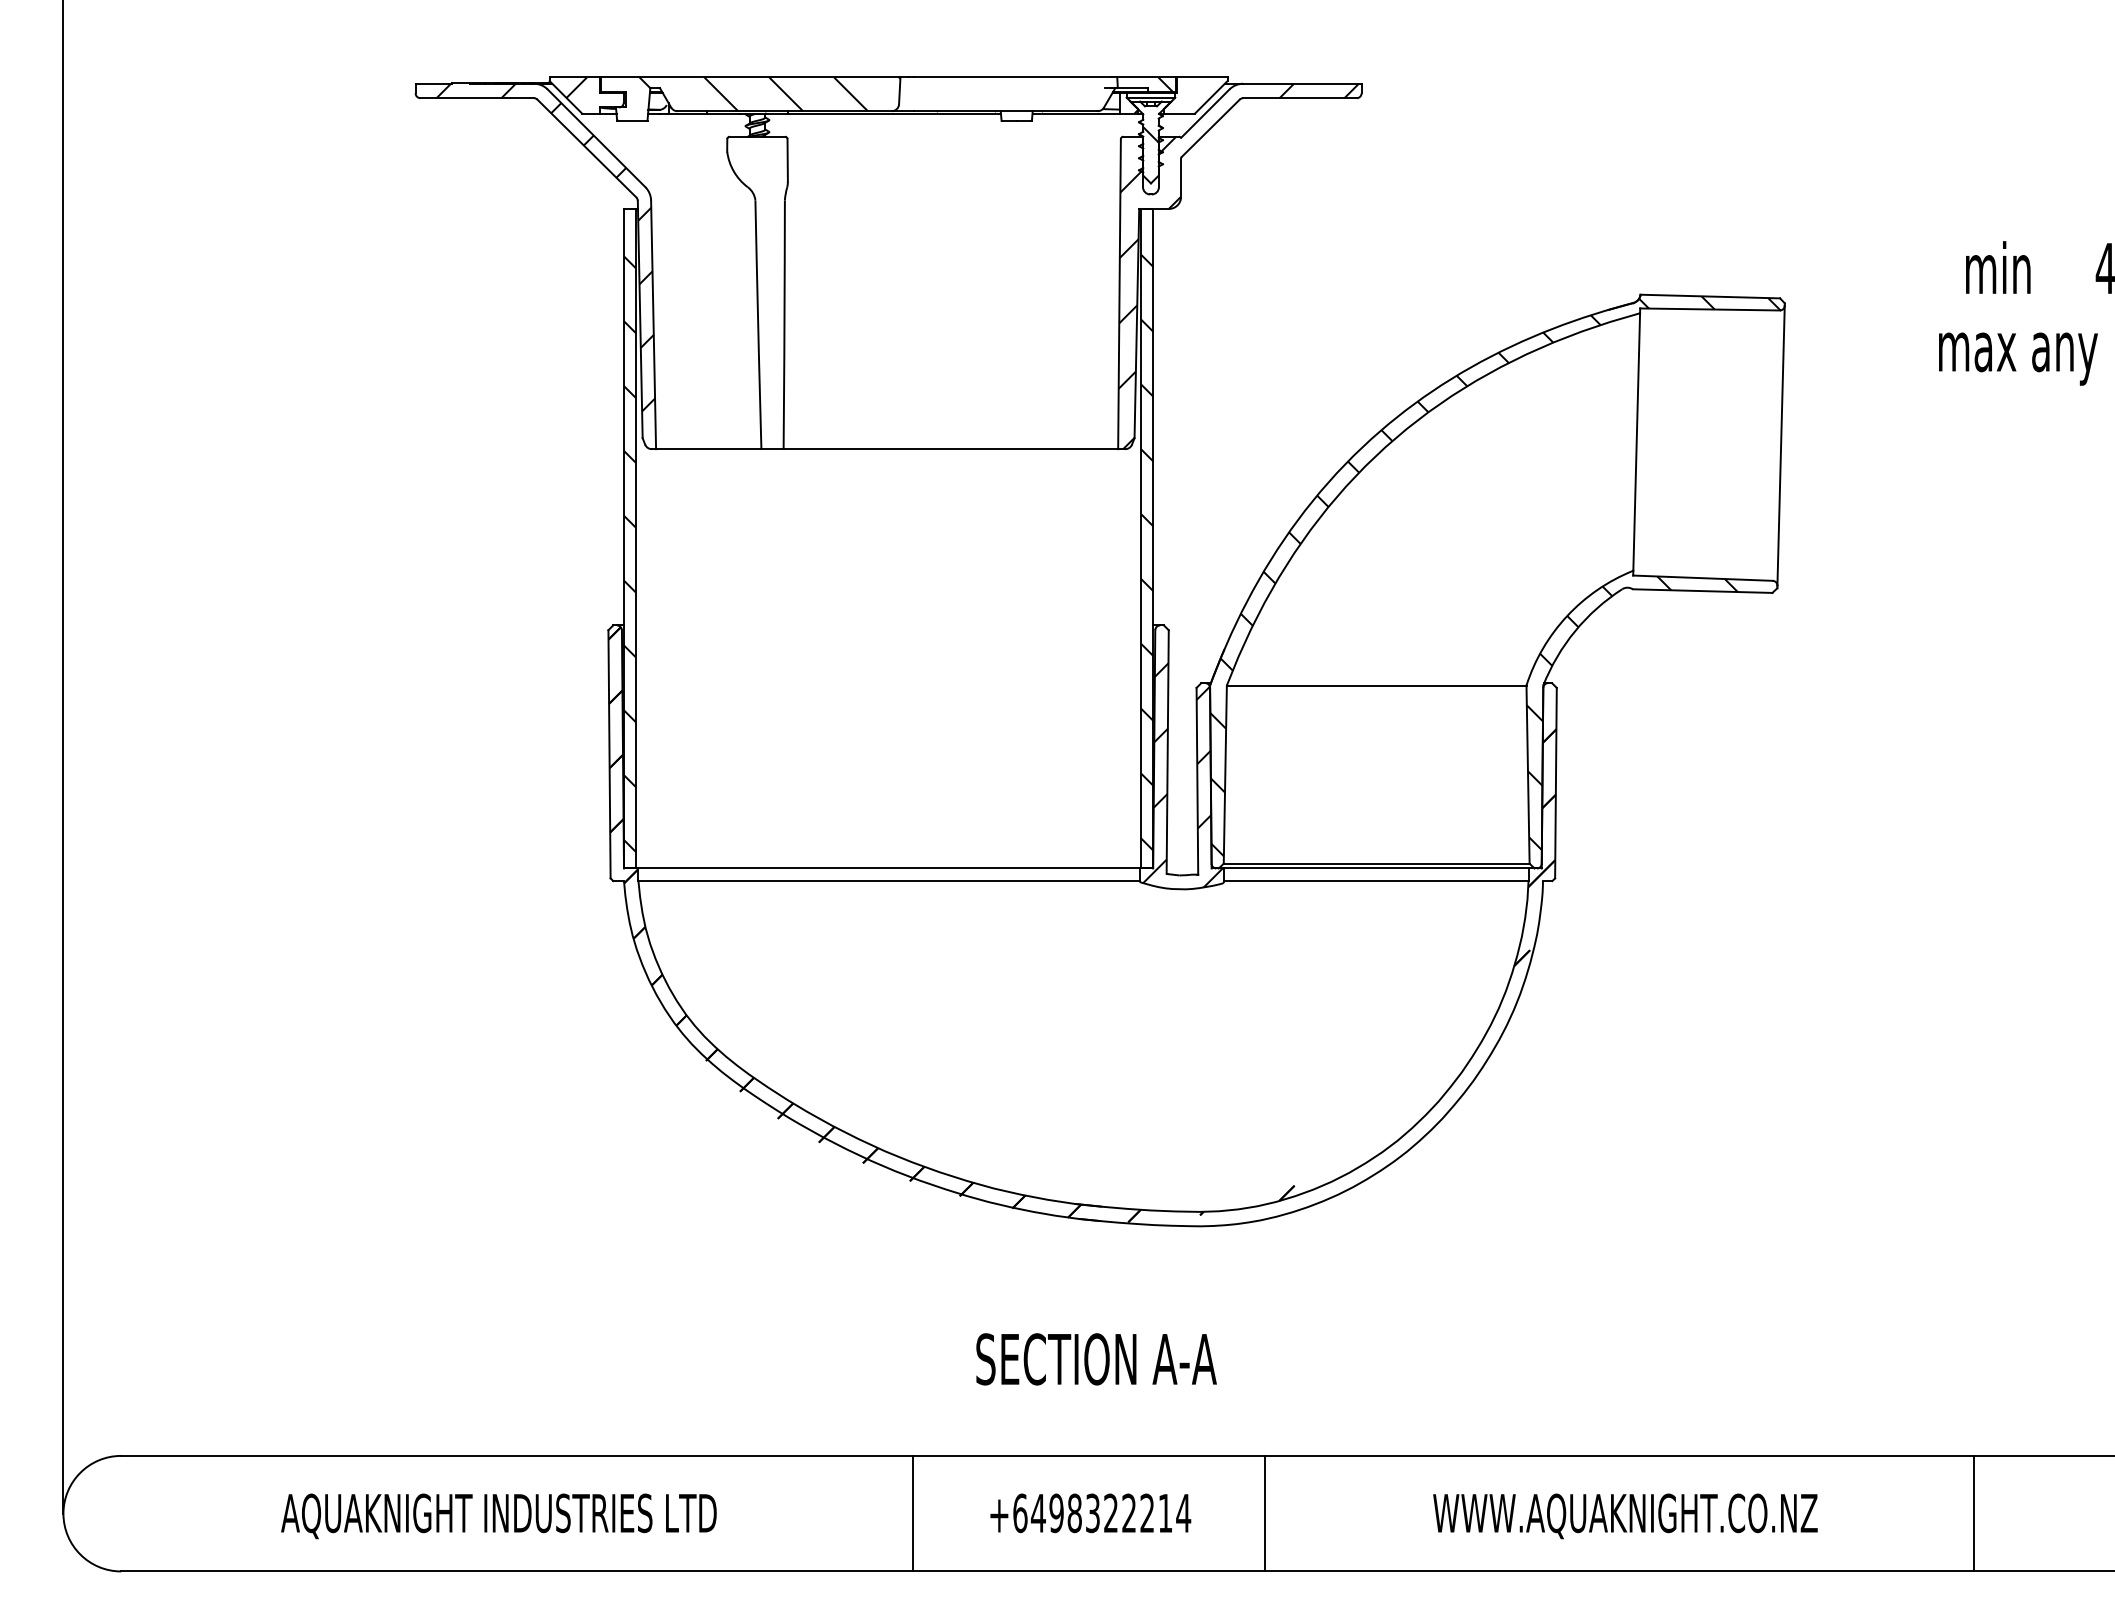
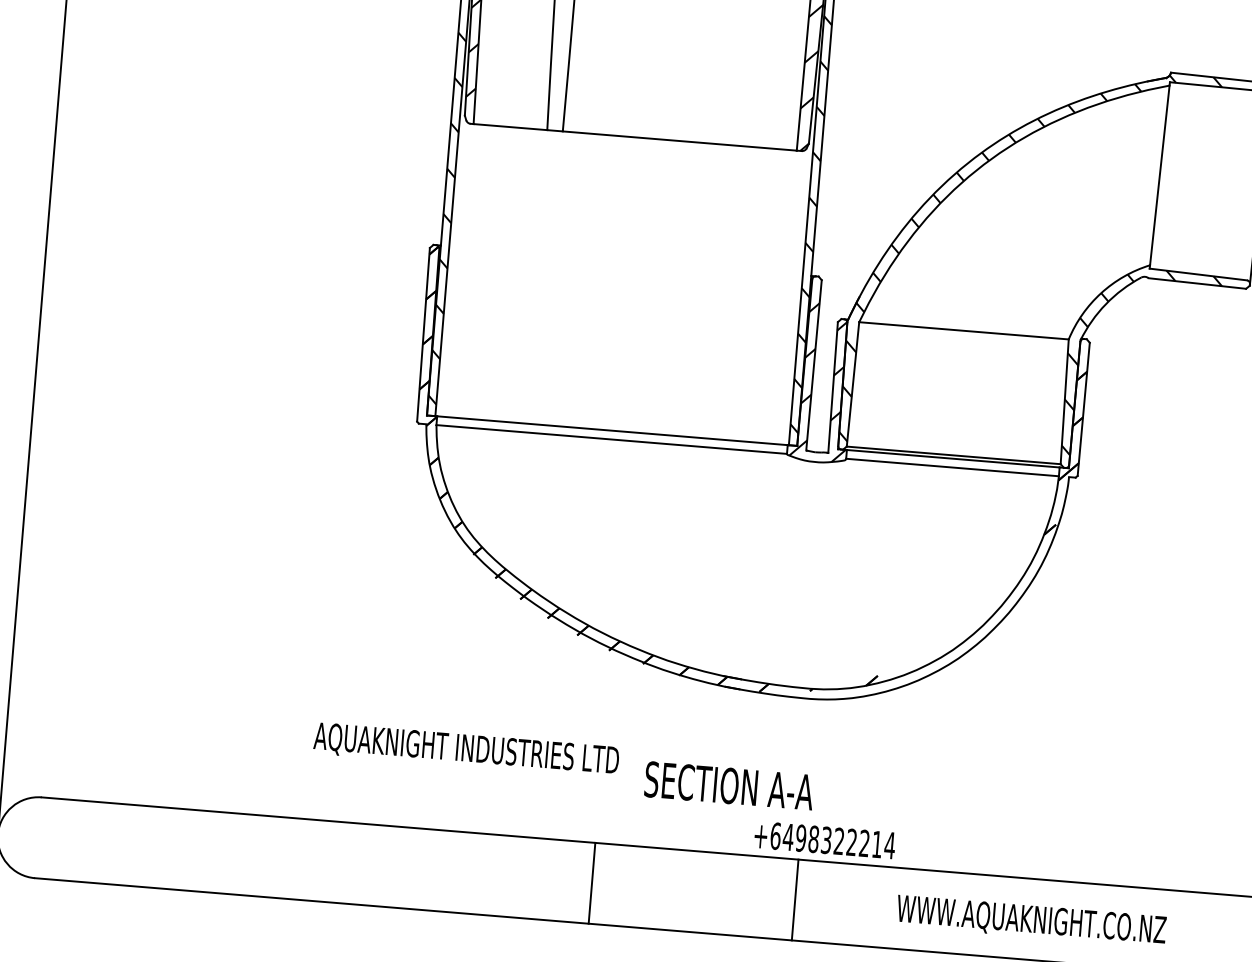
text: (1090, 1513) -> (824, 840), moved
line: (1265, 1513) -> (795, 899), moved
text: (498, 1516) -> (466, 750), moved
text: (1625, 1516) -> (1031, 921), moved

